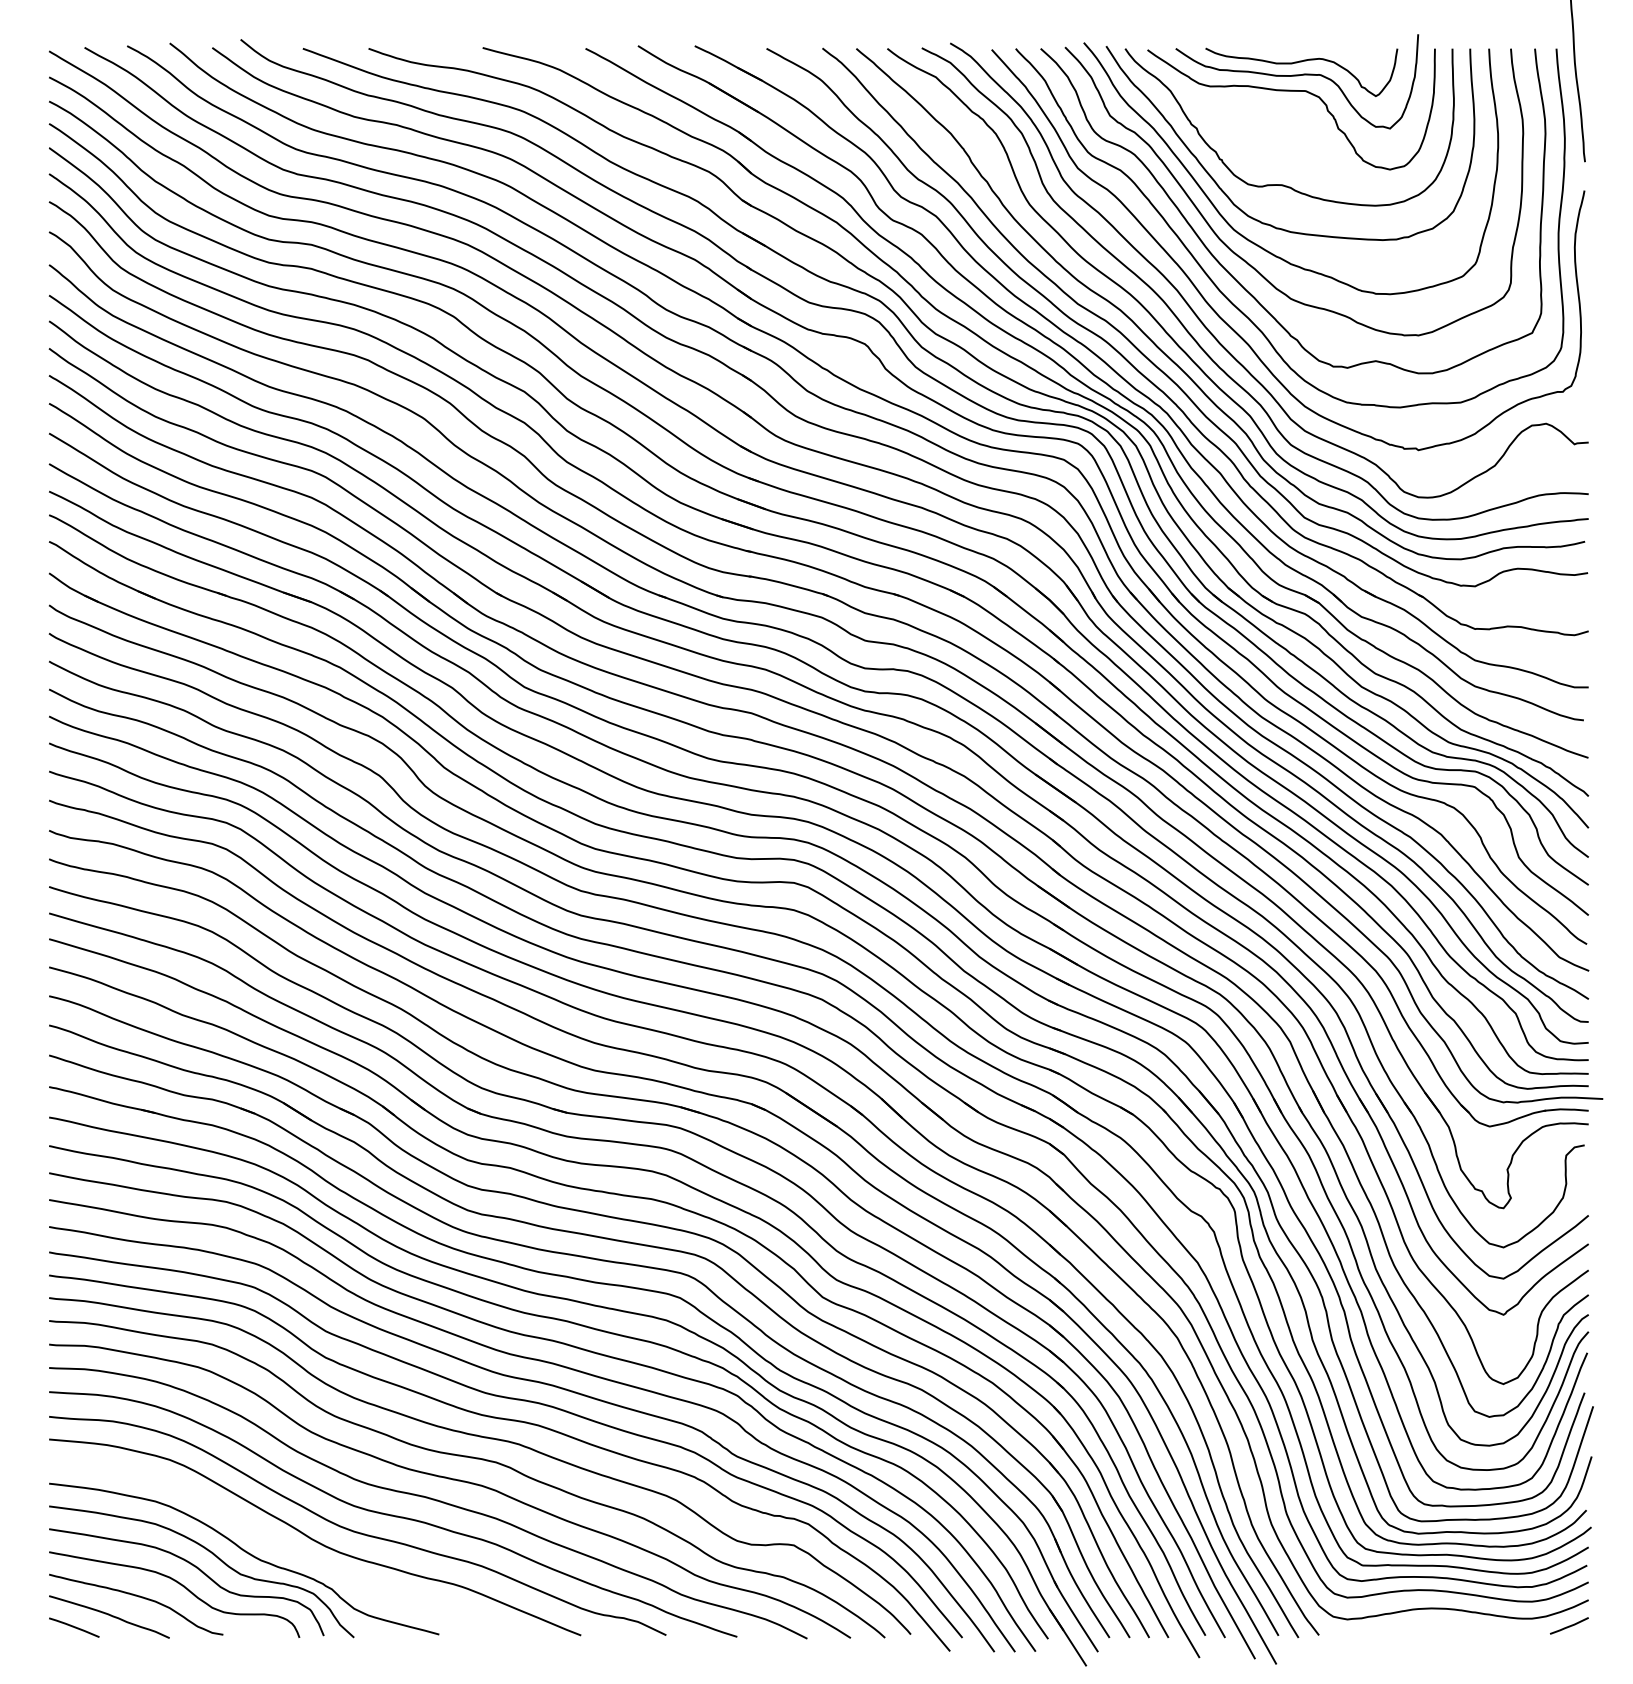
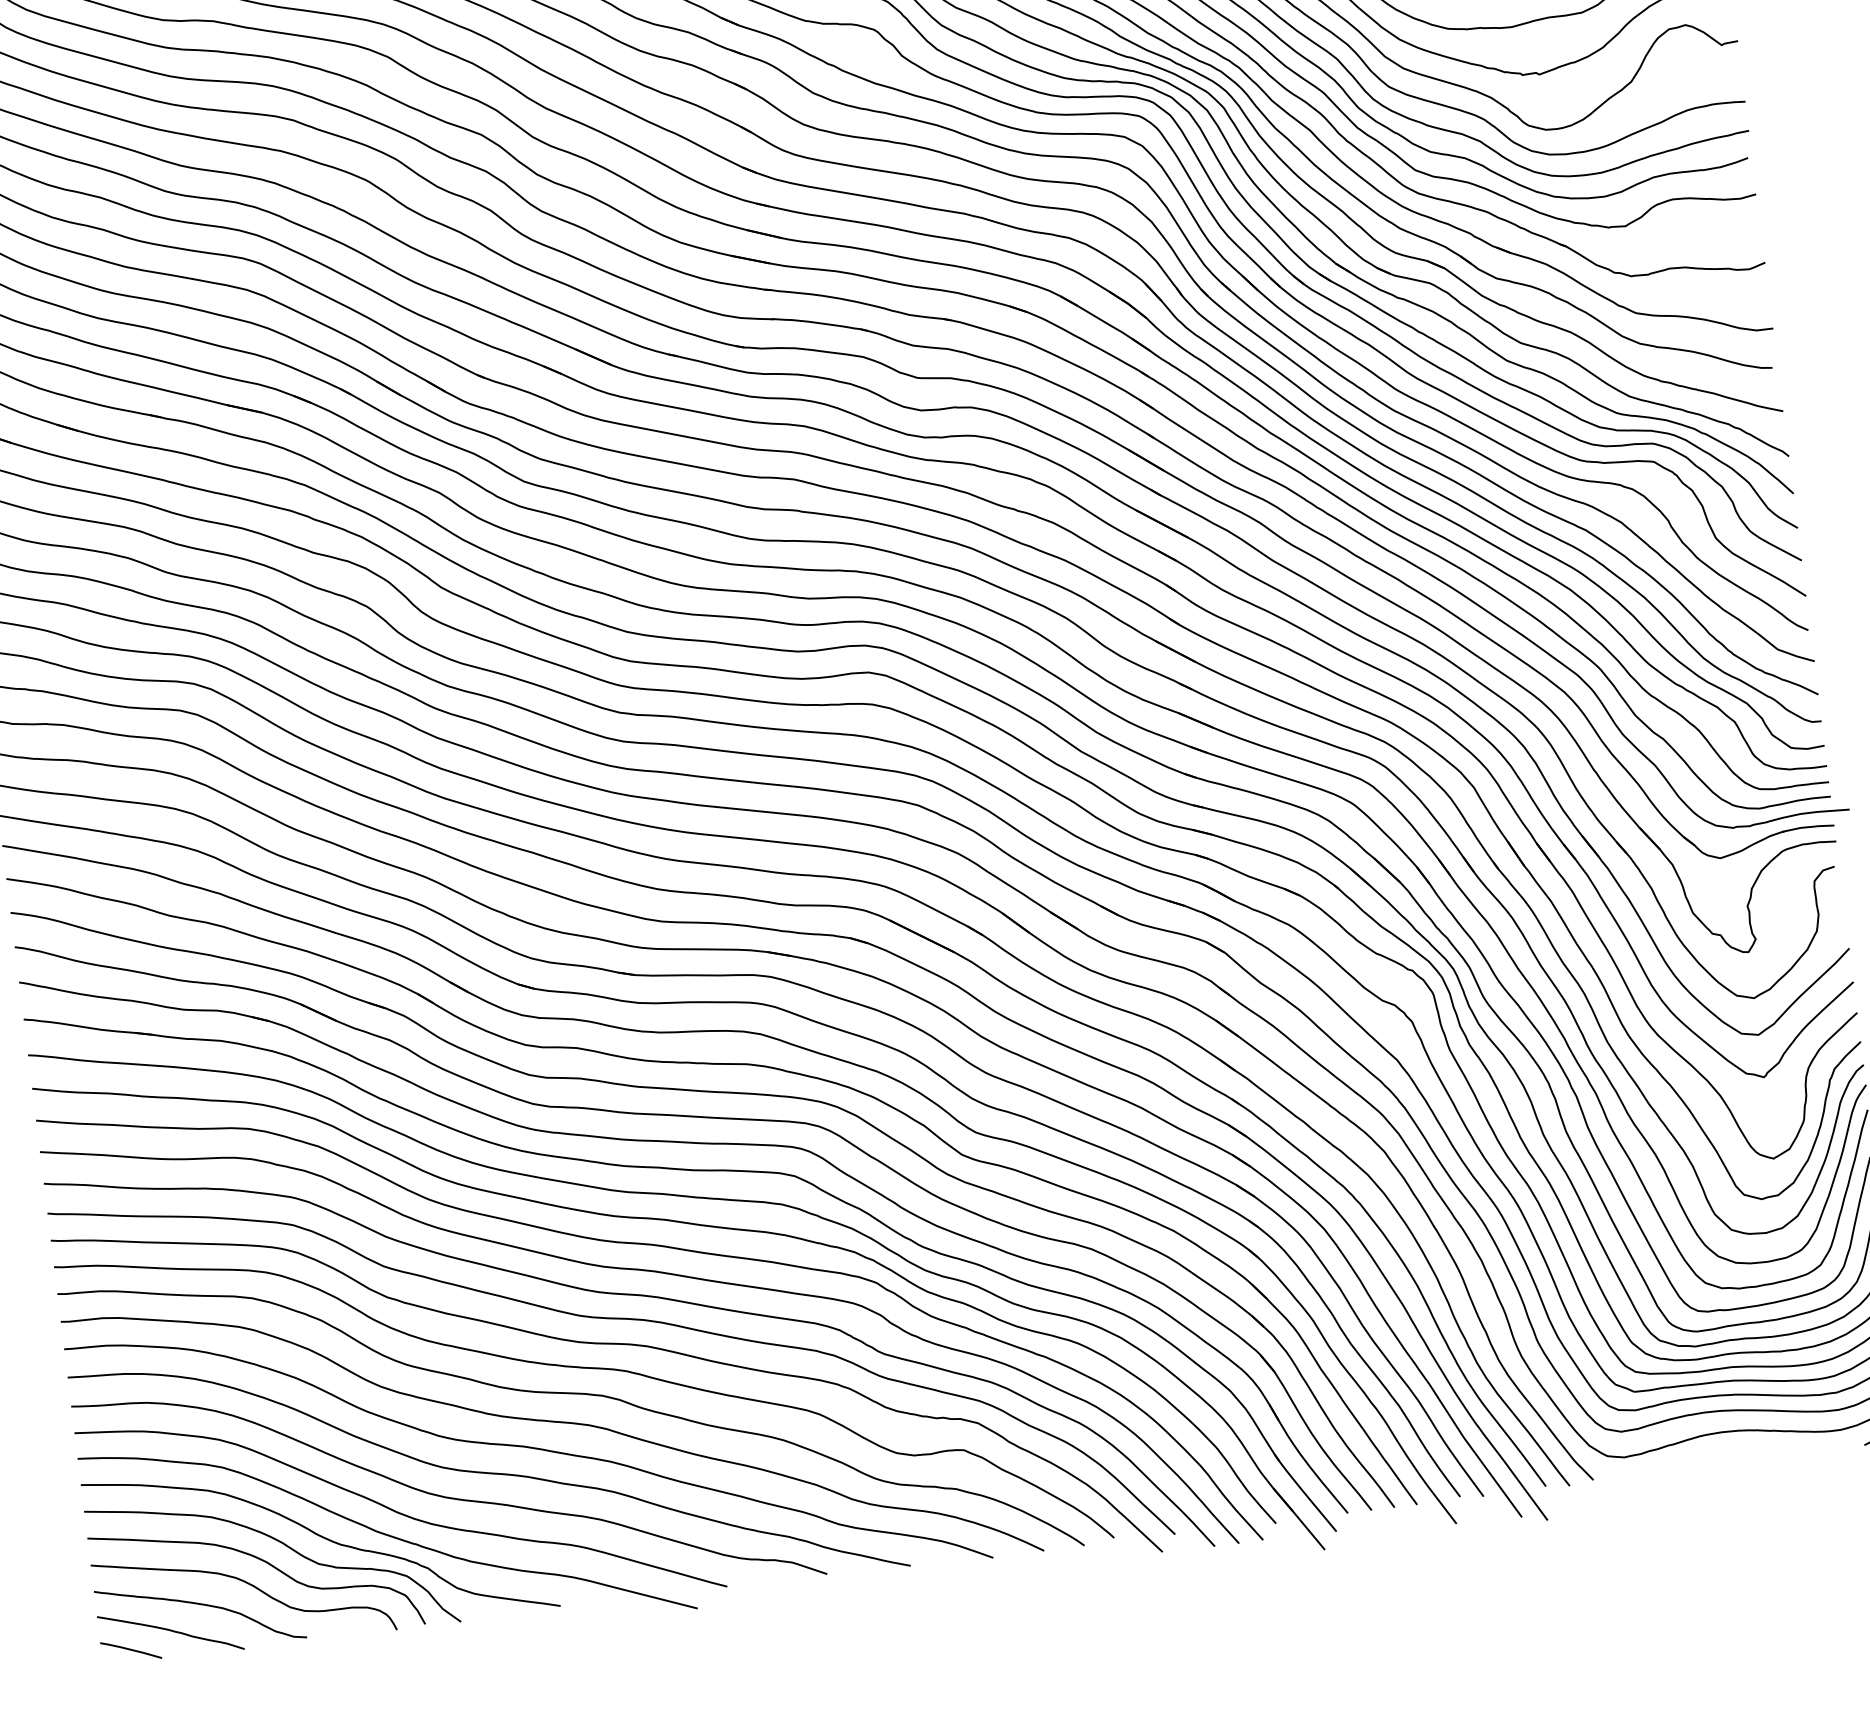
curve: (300, 1555) -> (386, 1533), added

